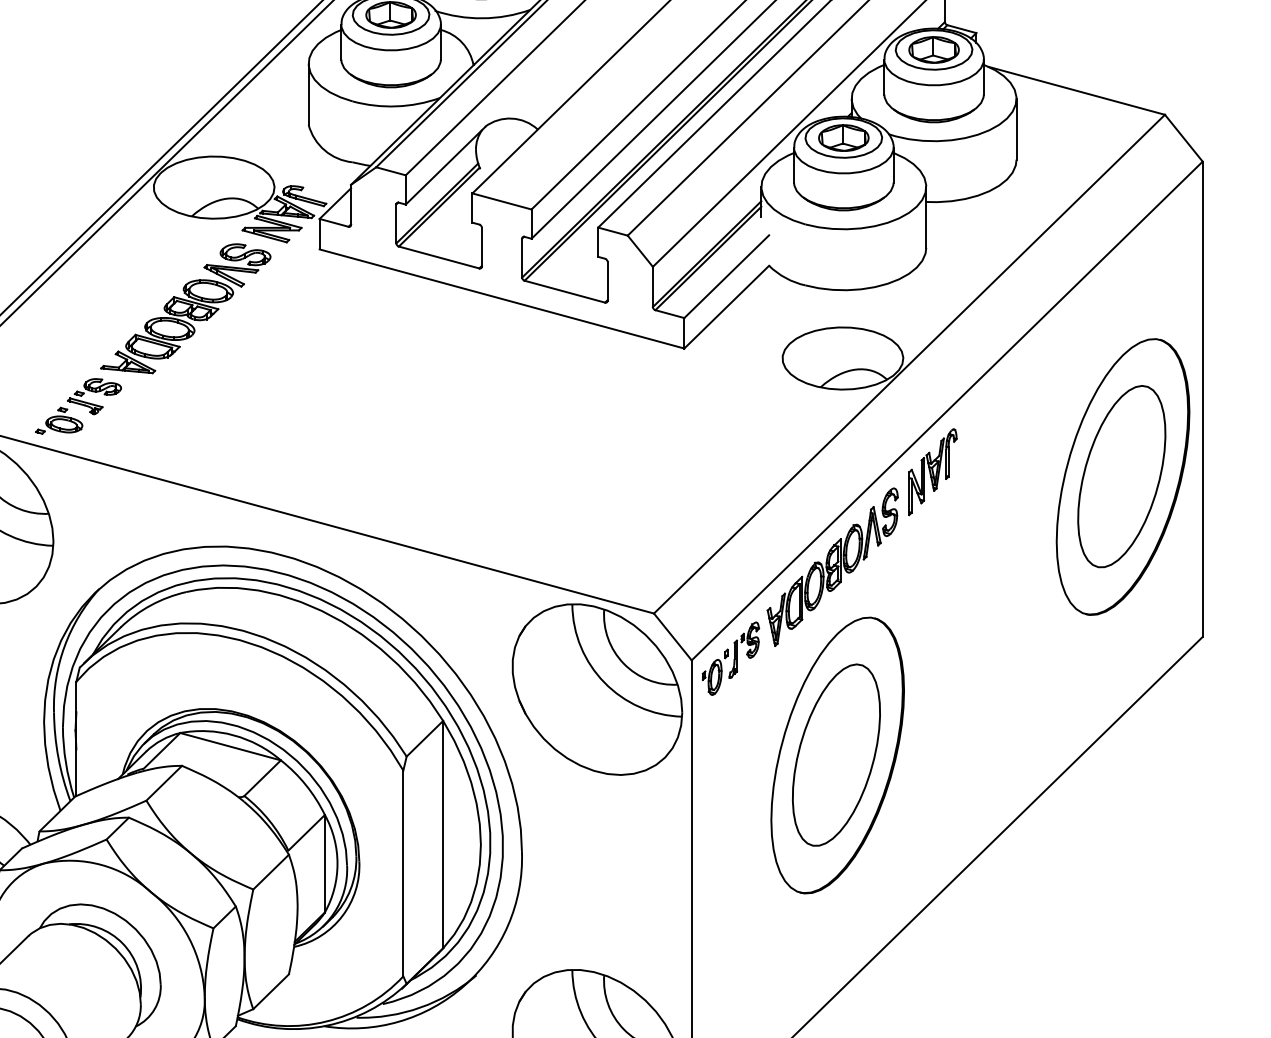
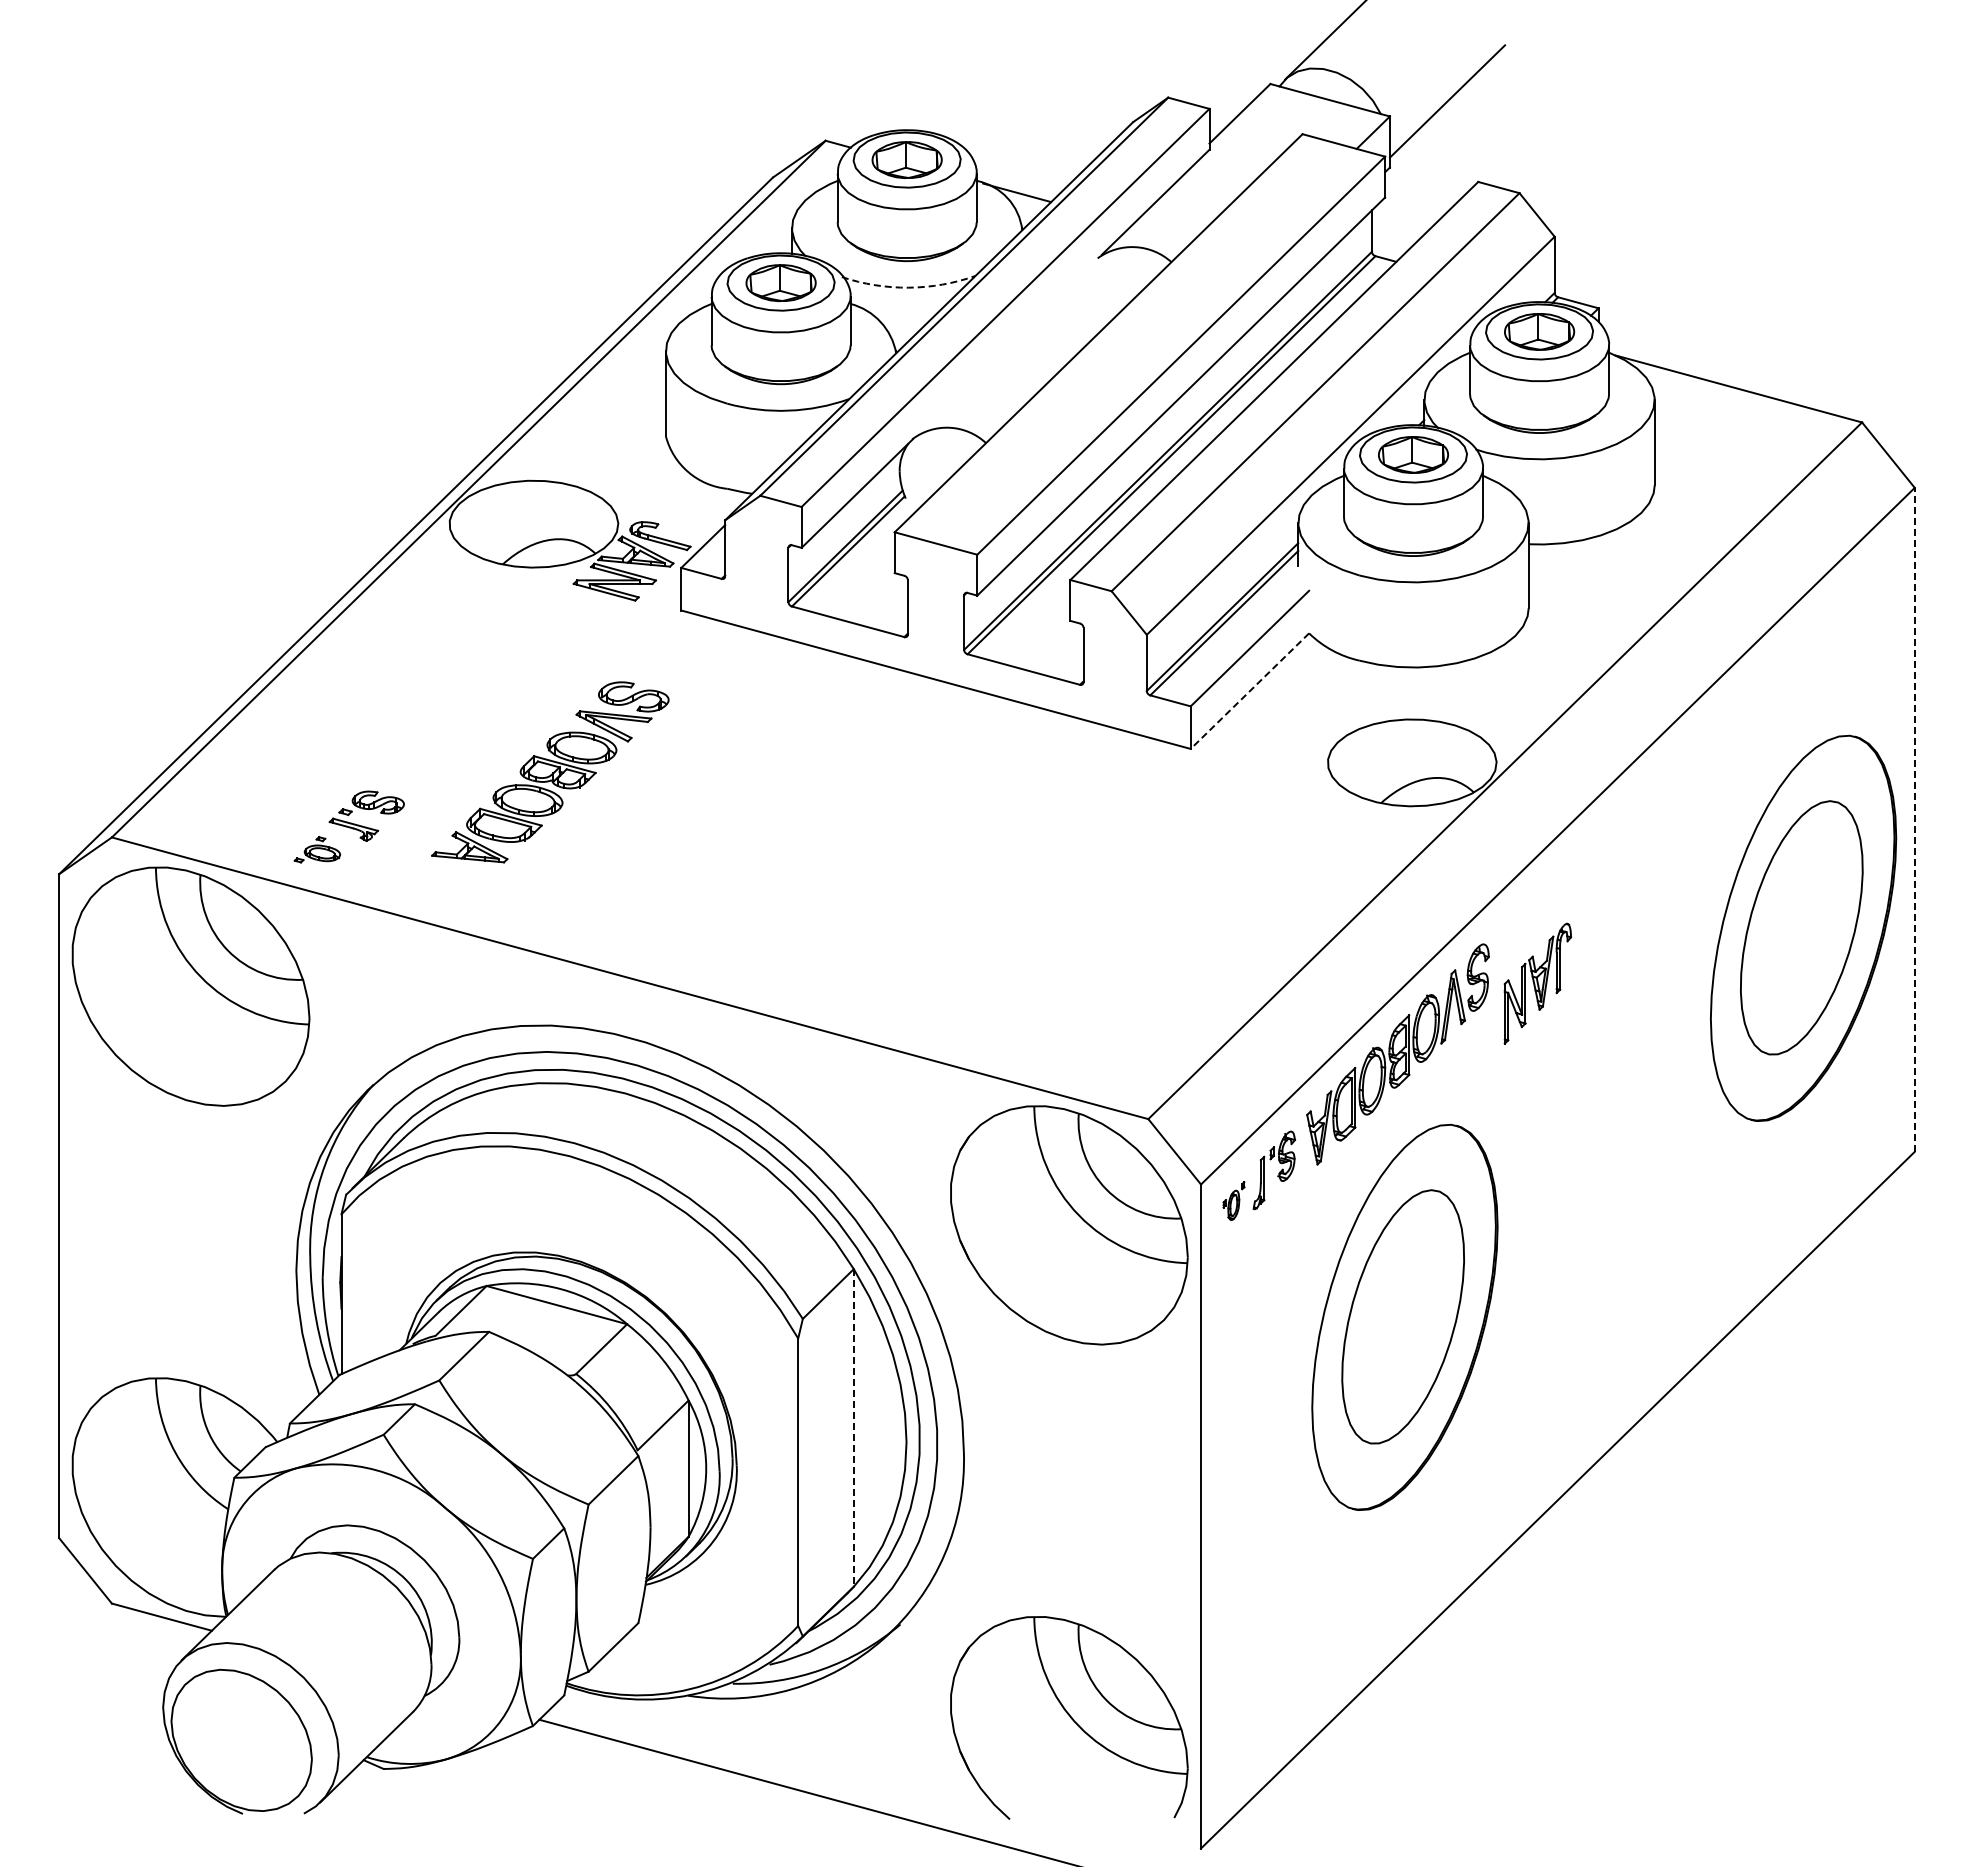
arc: (482, 18) -> (908, 287), solid -> dashed
line: (726, 307) -> (1249, 691), solid -> dashed
part: (185, 308) -> (550, 772), moved
line: (1202, 399) -> (1914, 819), solid -> dashed
part: (59, 420) -> (317, 849), size x0.7
part: (932, 472) -> (1537, 983), moved
part: (714, 671) -> (1233, 1200), size x0.6
line: (442, 834) -> (853, 1427), solid -> dashed

